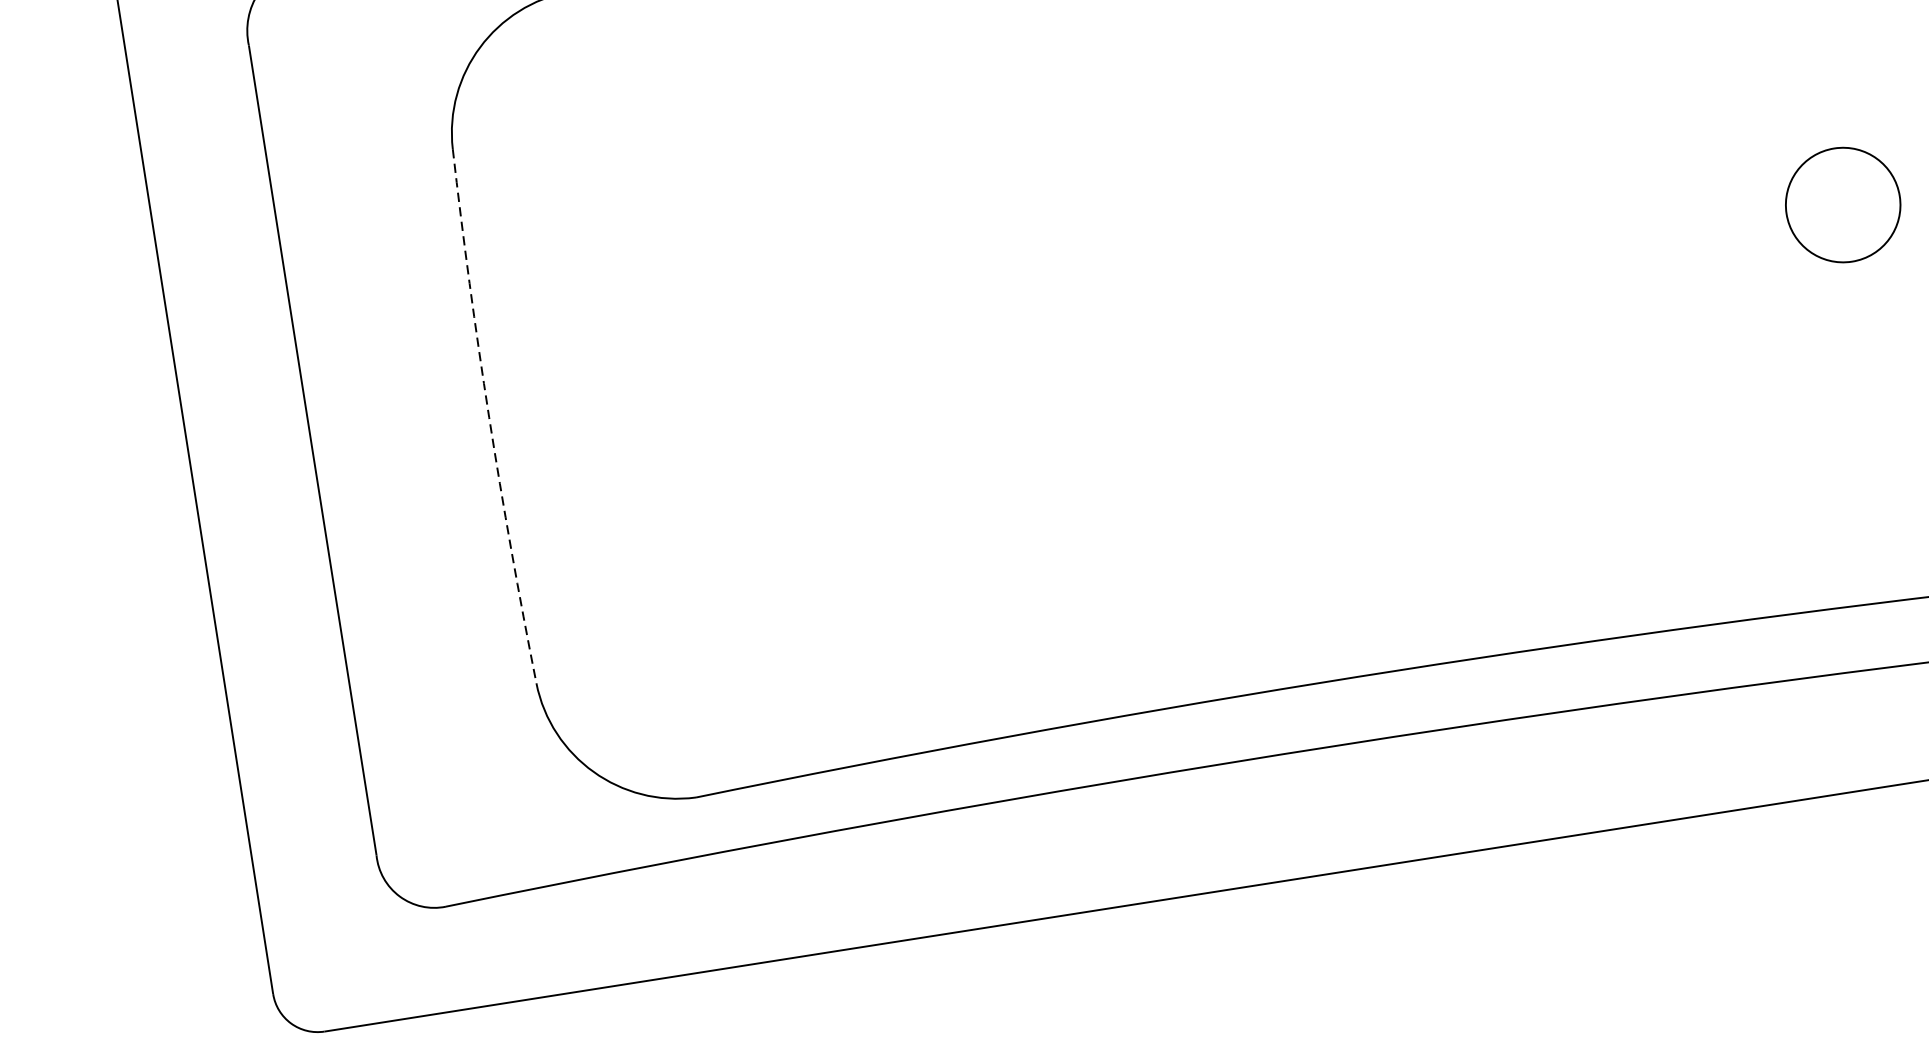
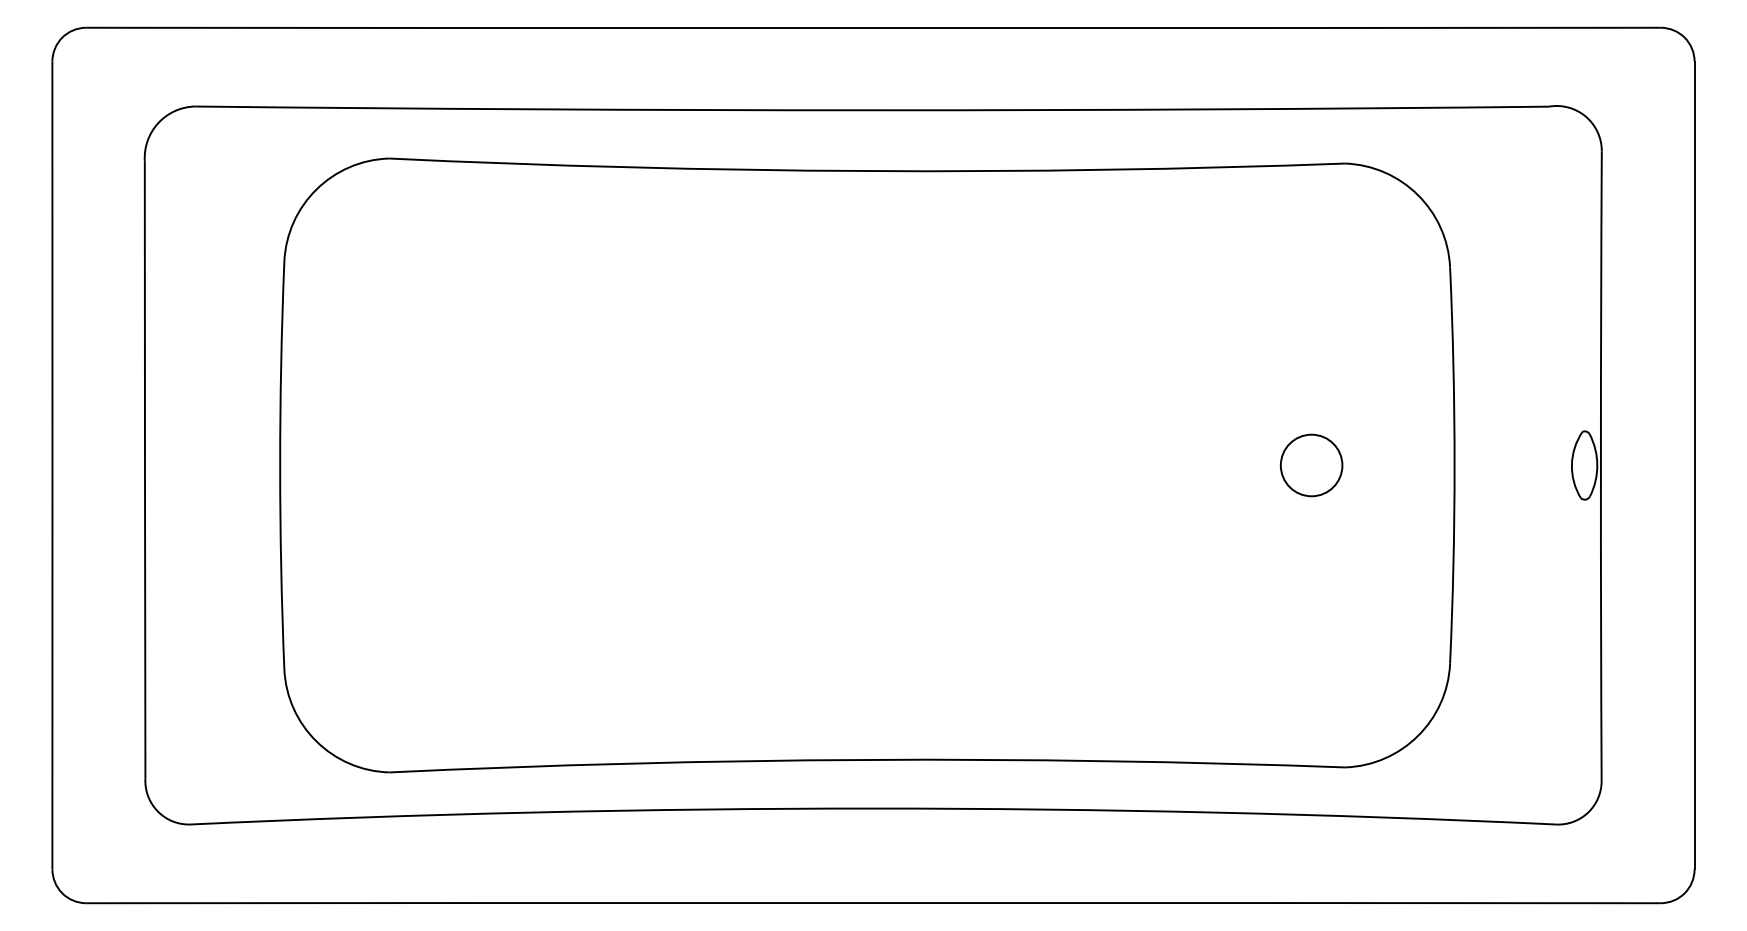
circle: (1842, 205) -> (1311, 465), size x0.71
arc: (489, 417) -> (280, 465), dashed -> solid

